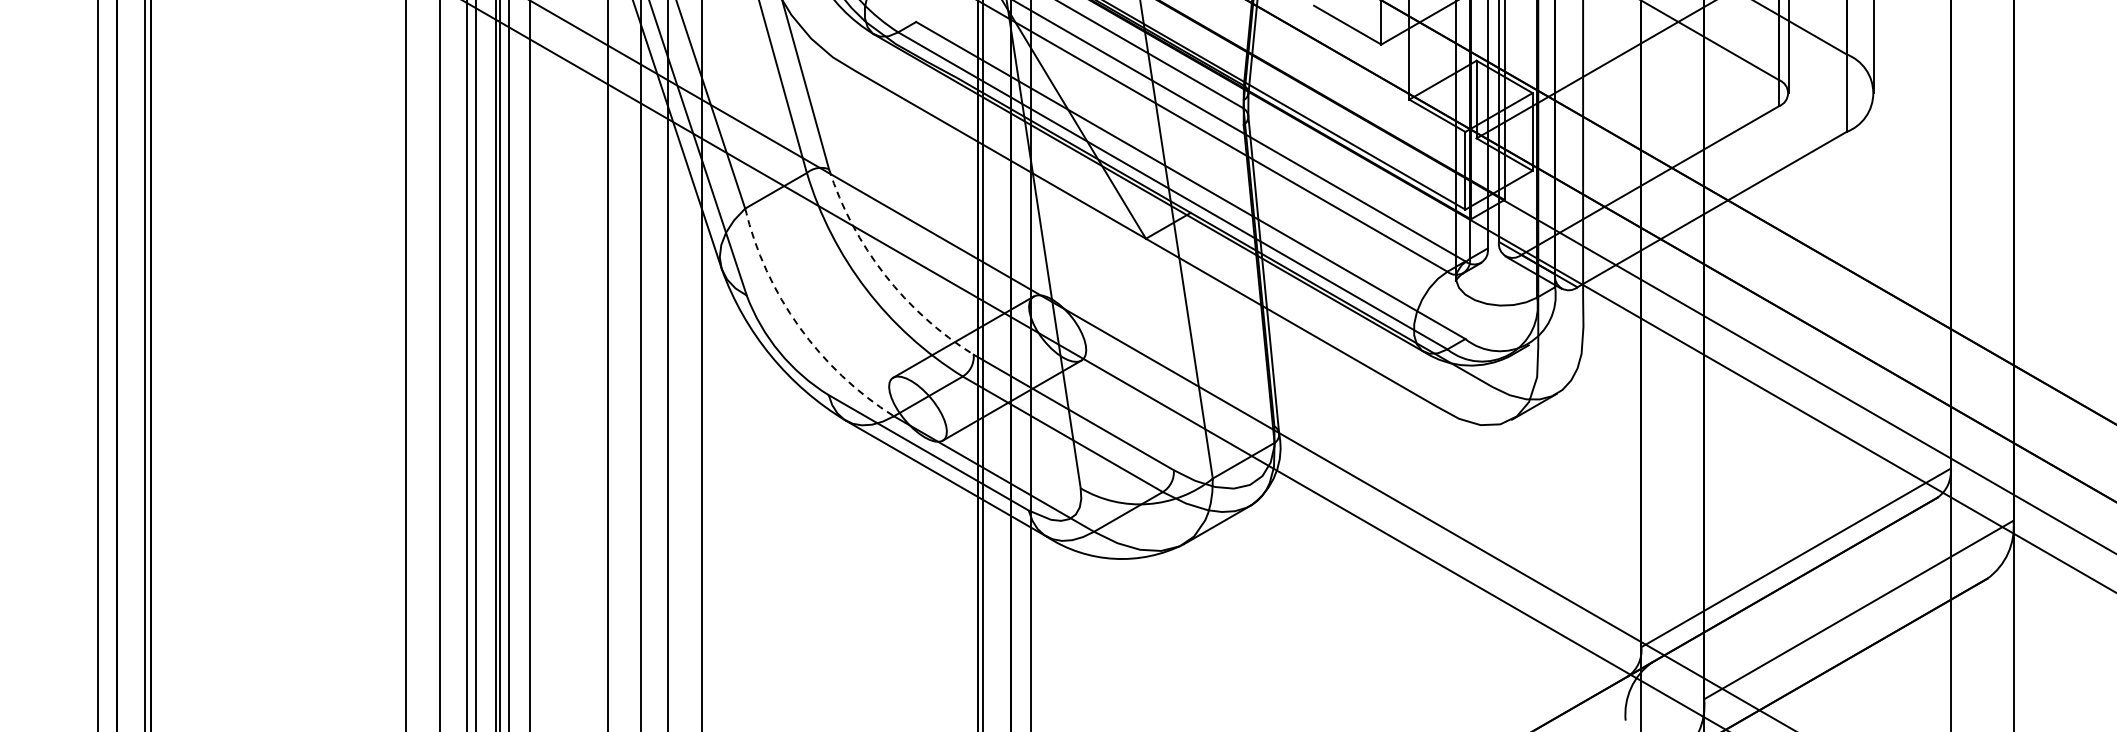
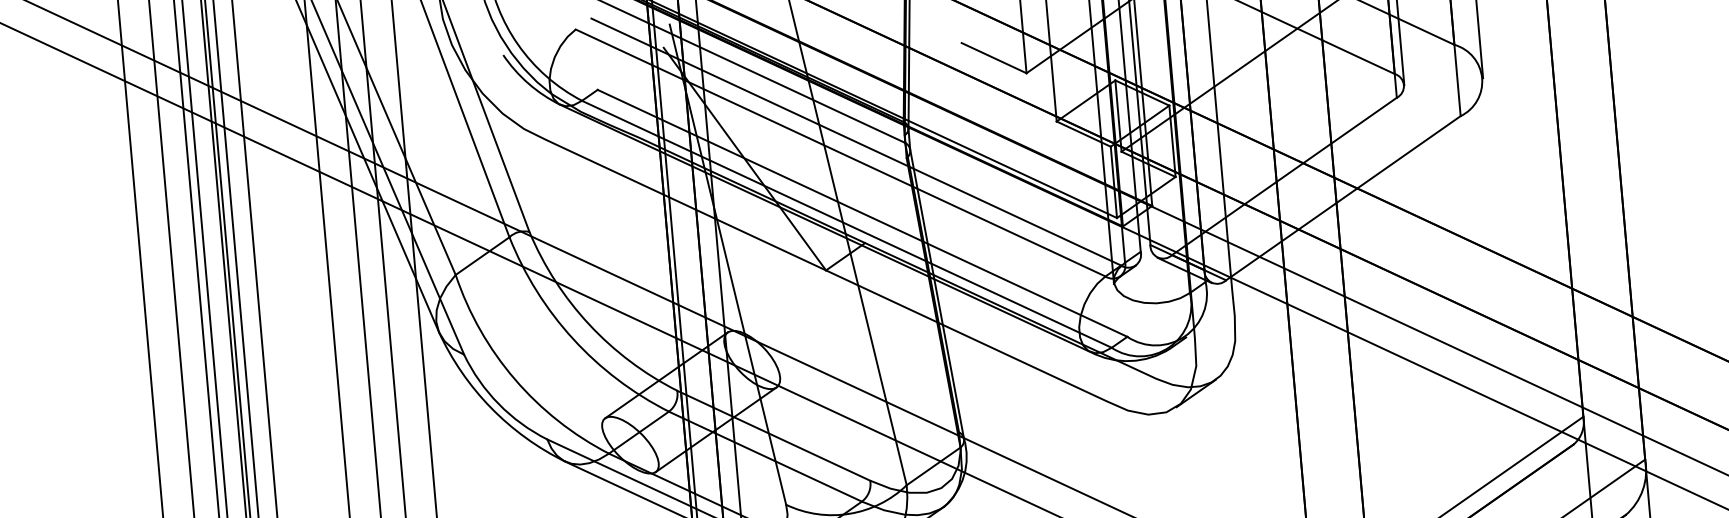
arc: (884, 274) -> (588, 324), dashed -> solid
arc: (799, 327) -> (515, 379), dashed -> solid

